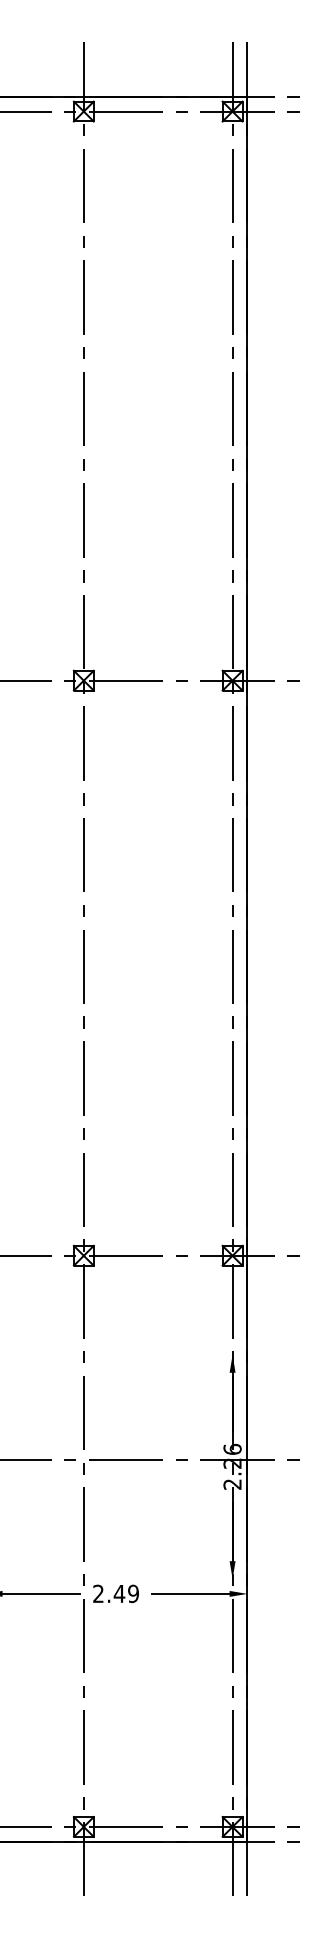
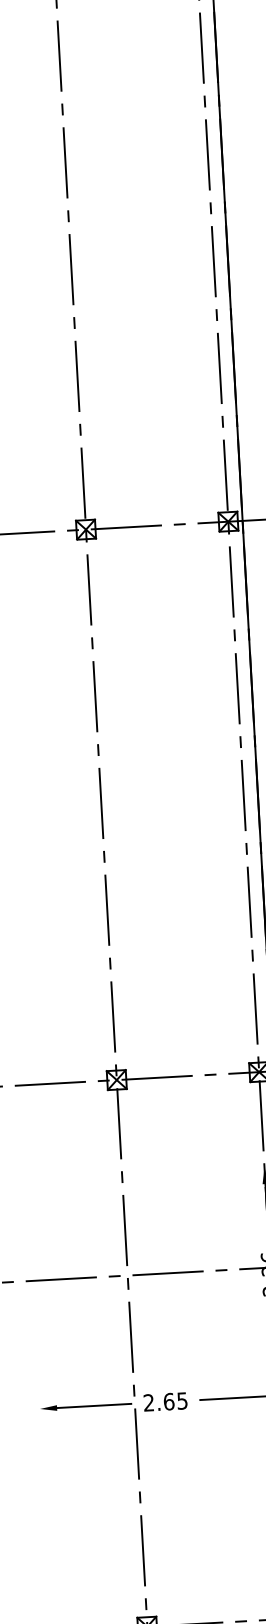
text: (125, 1593) -> (174, 1401), 2.49 -> 2.65

